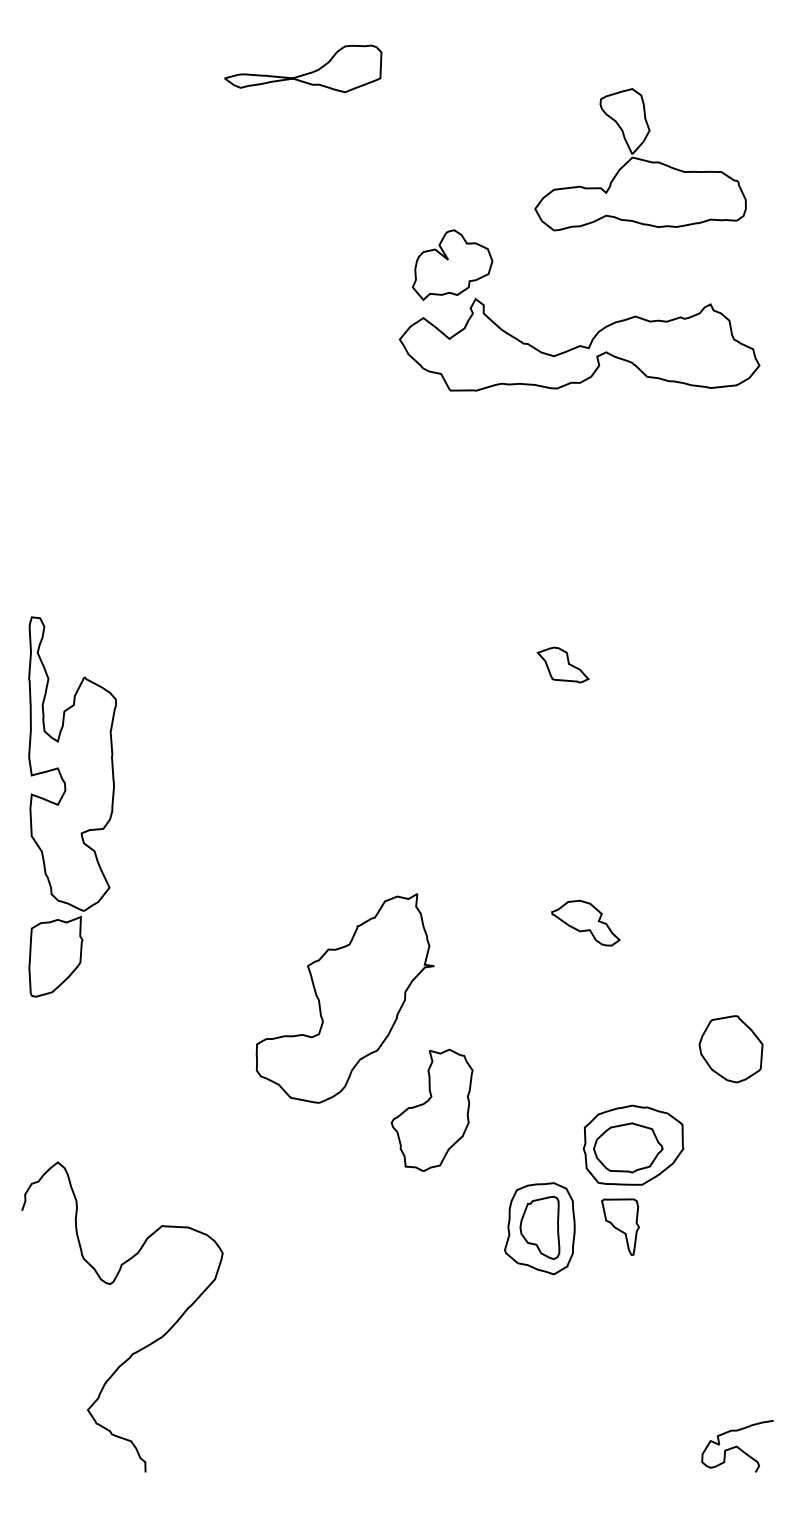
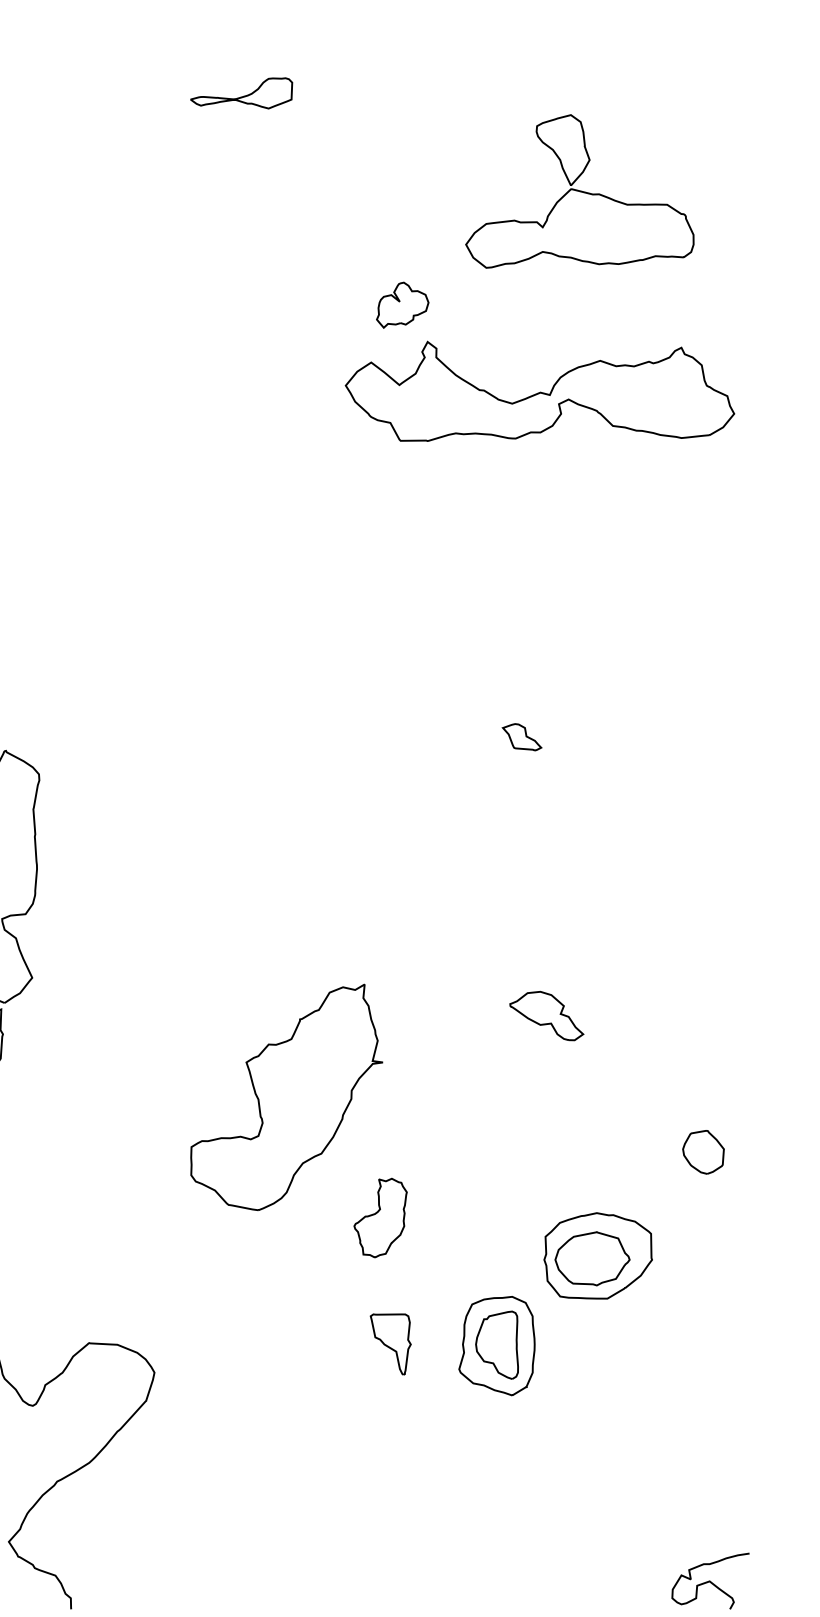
part: (303, 68) -> (241, 92), size x0.6
part: (640, 159) -> (579, 191), moved
part: (452, 264) -> (402, 304), size x0.6
part: (562, 664) -> (521, 736), size x0.7
part: (730, 1049) -> (702, 1152), size x0.6
part: (431, 1109) -> (379, 1217), size x0.6
part: (620, 1226) -> (390, 1343), moved

